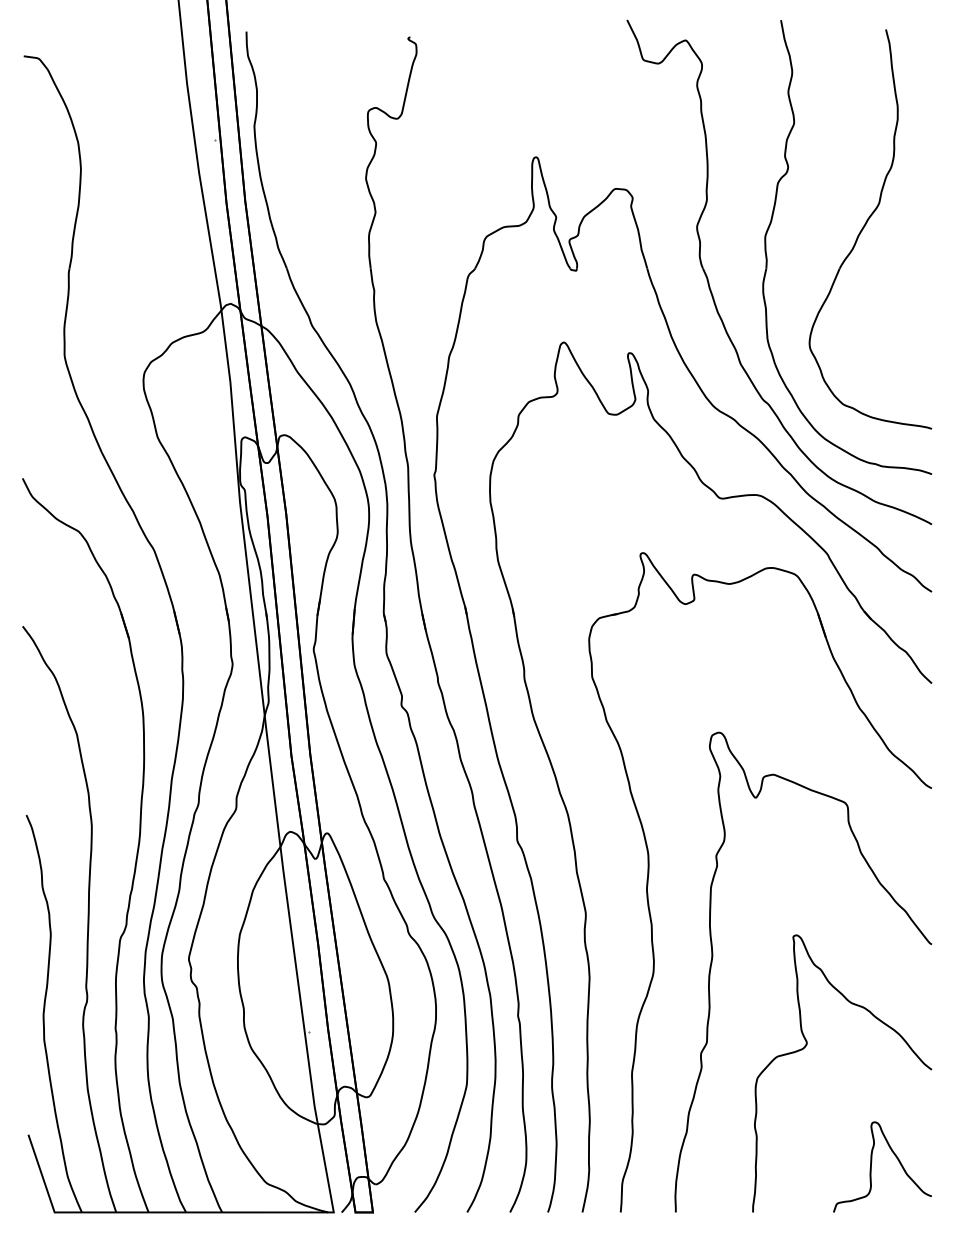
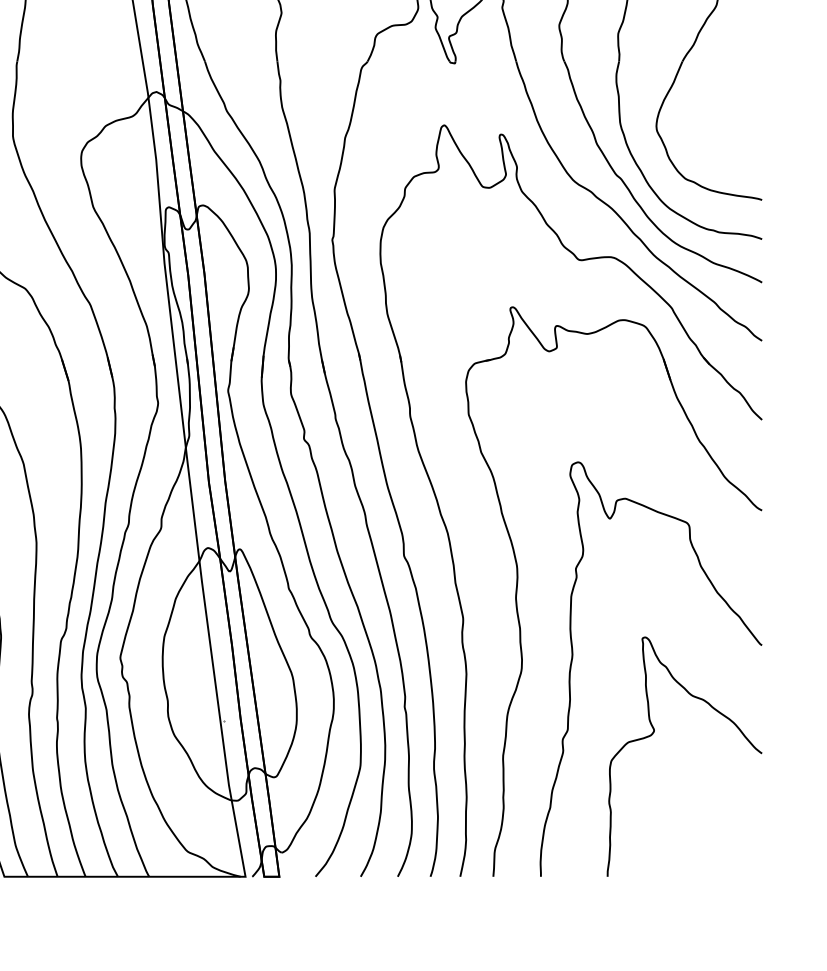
curve: (871, 1166) -> (709, 837), removed

